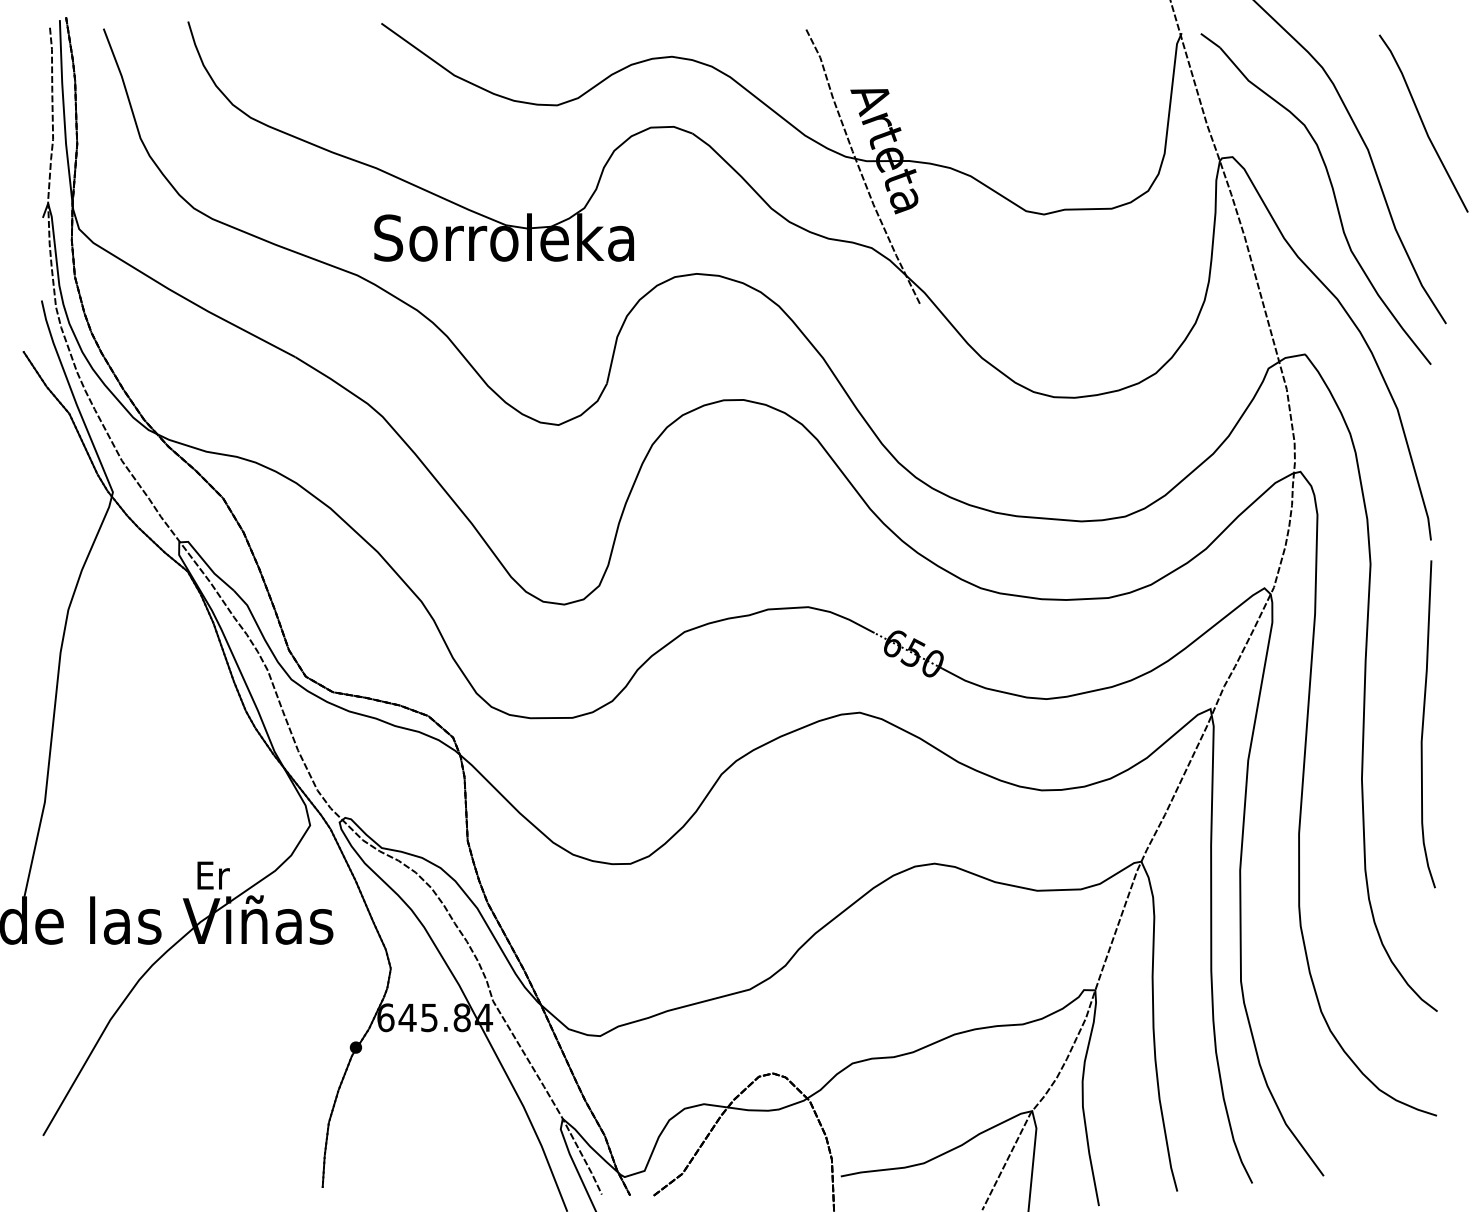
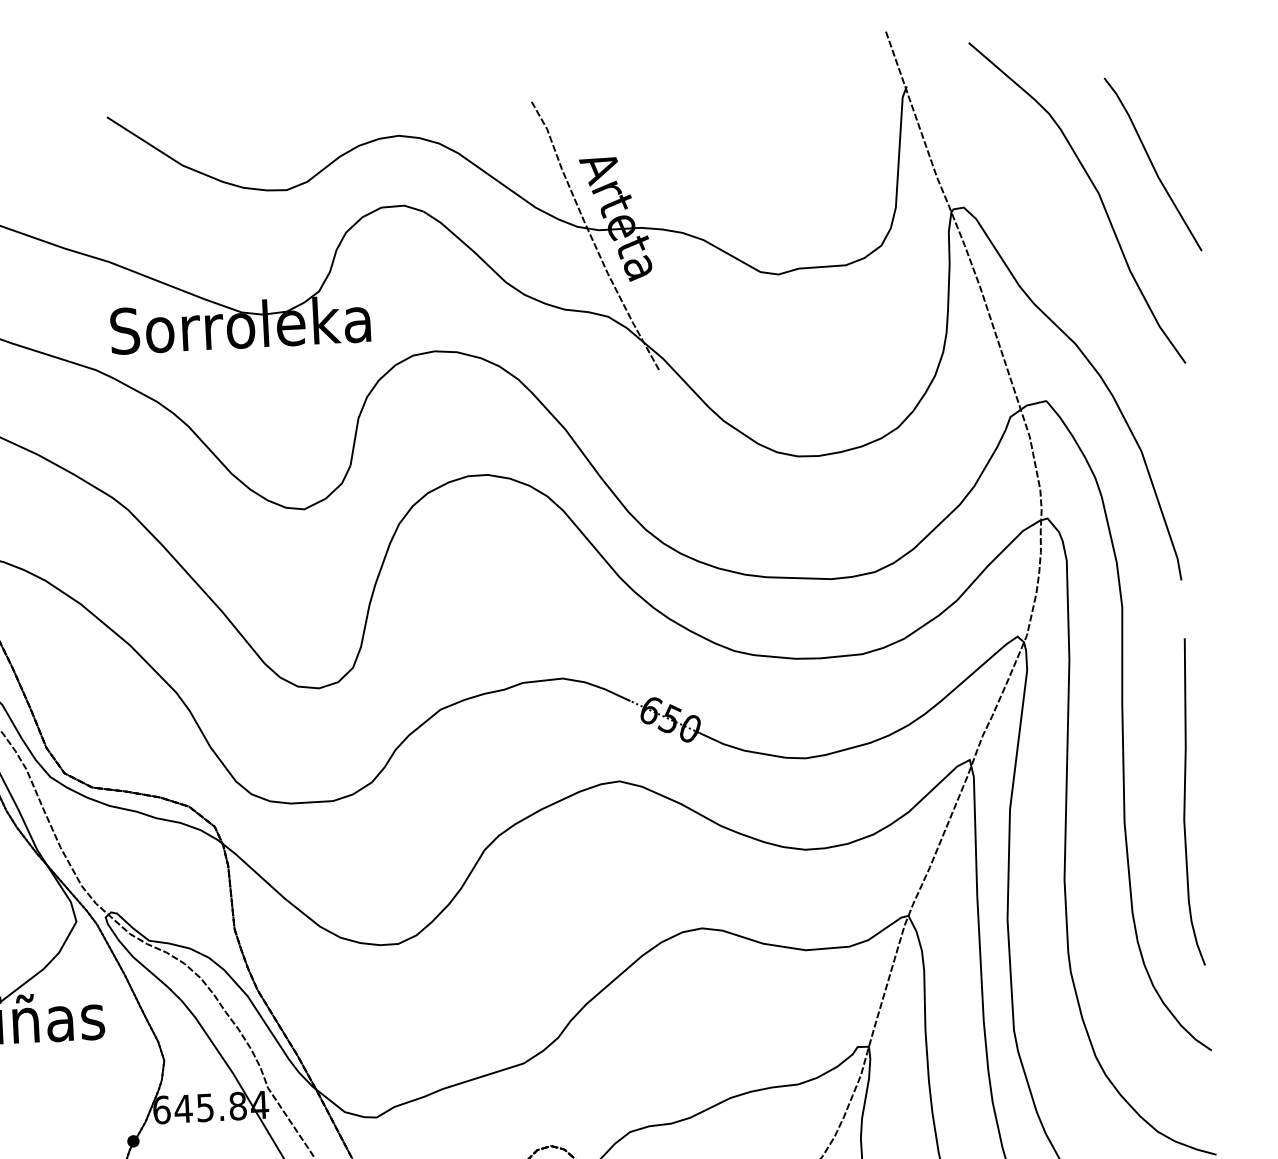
part: (1332, 192) -> (1065, 237), removed
curve: (1423, 724) -> (1185, 802), moved

